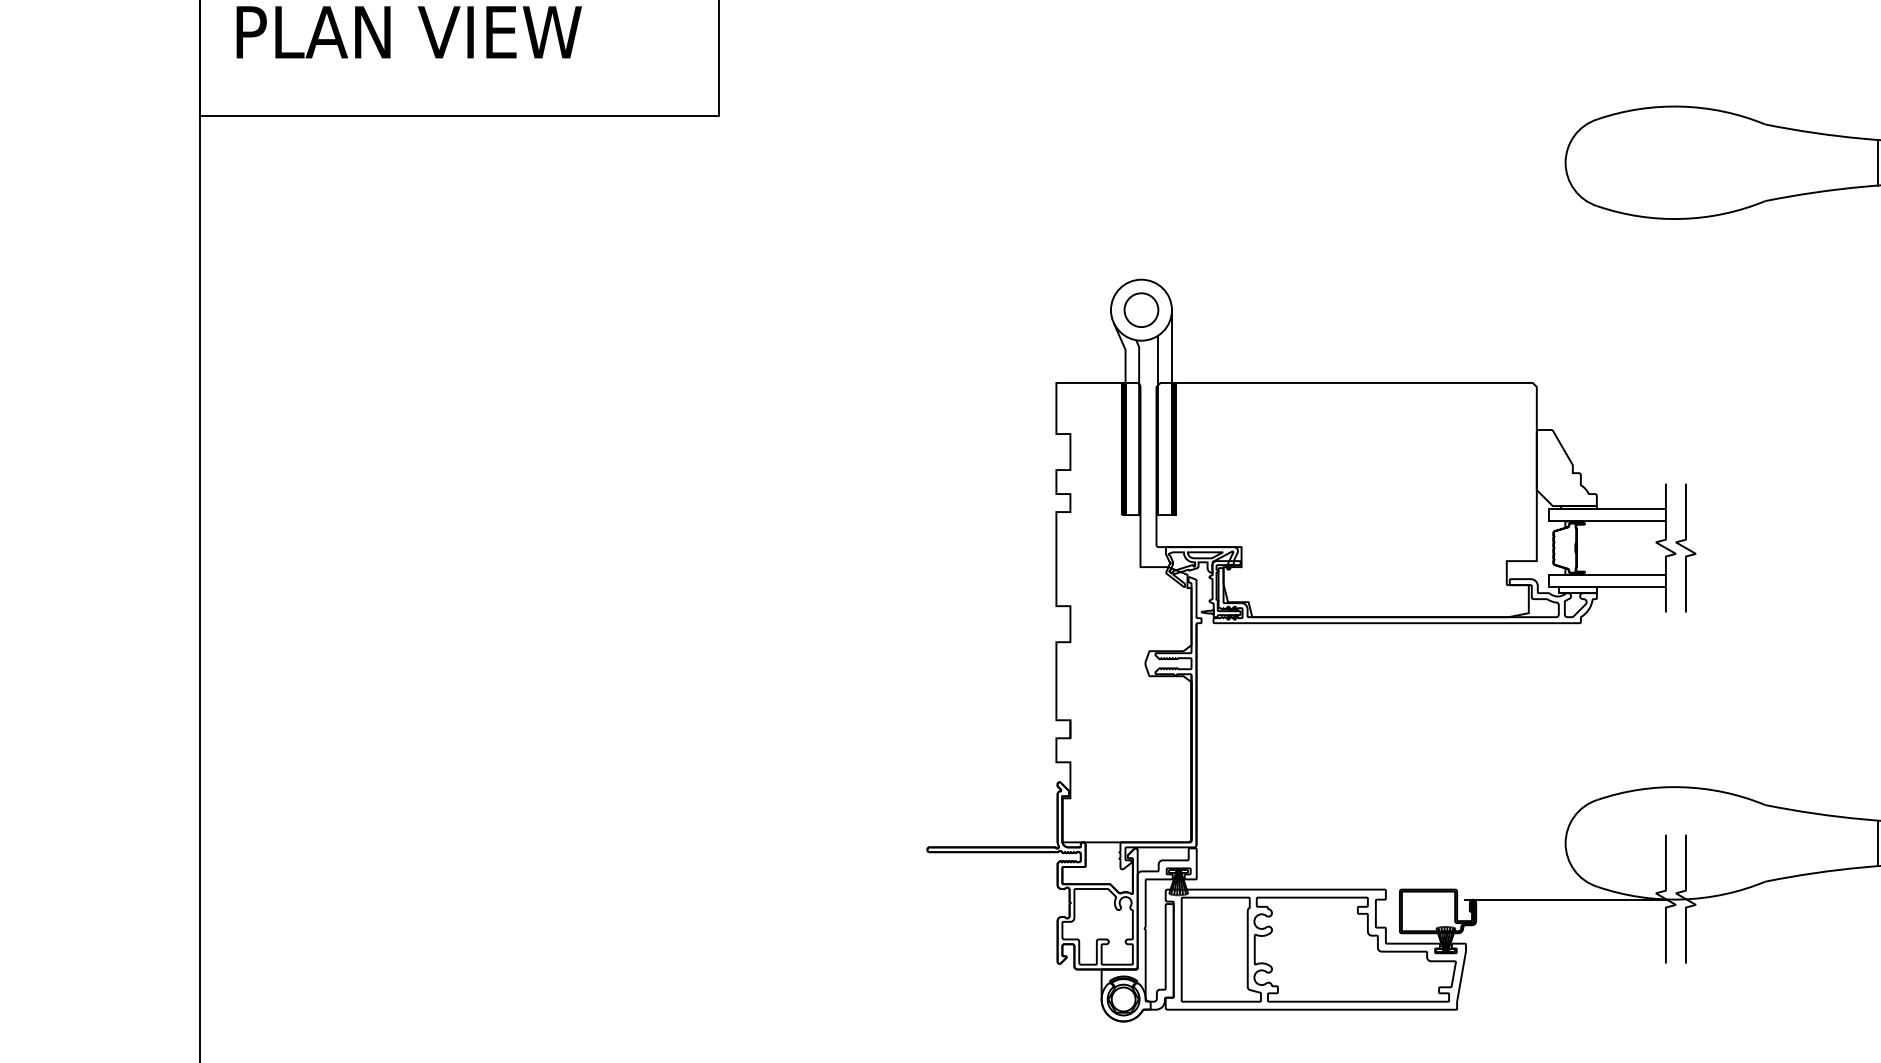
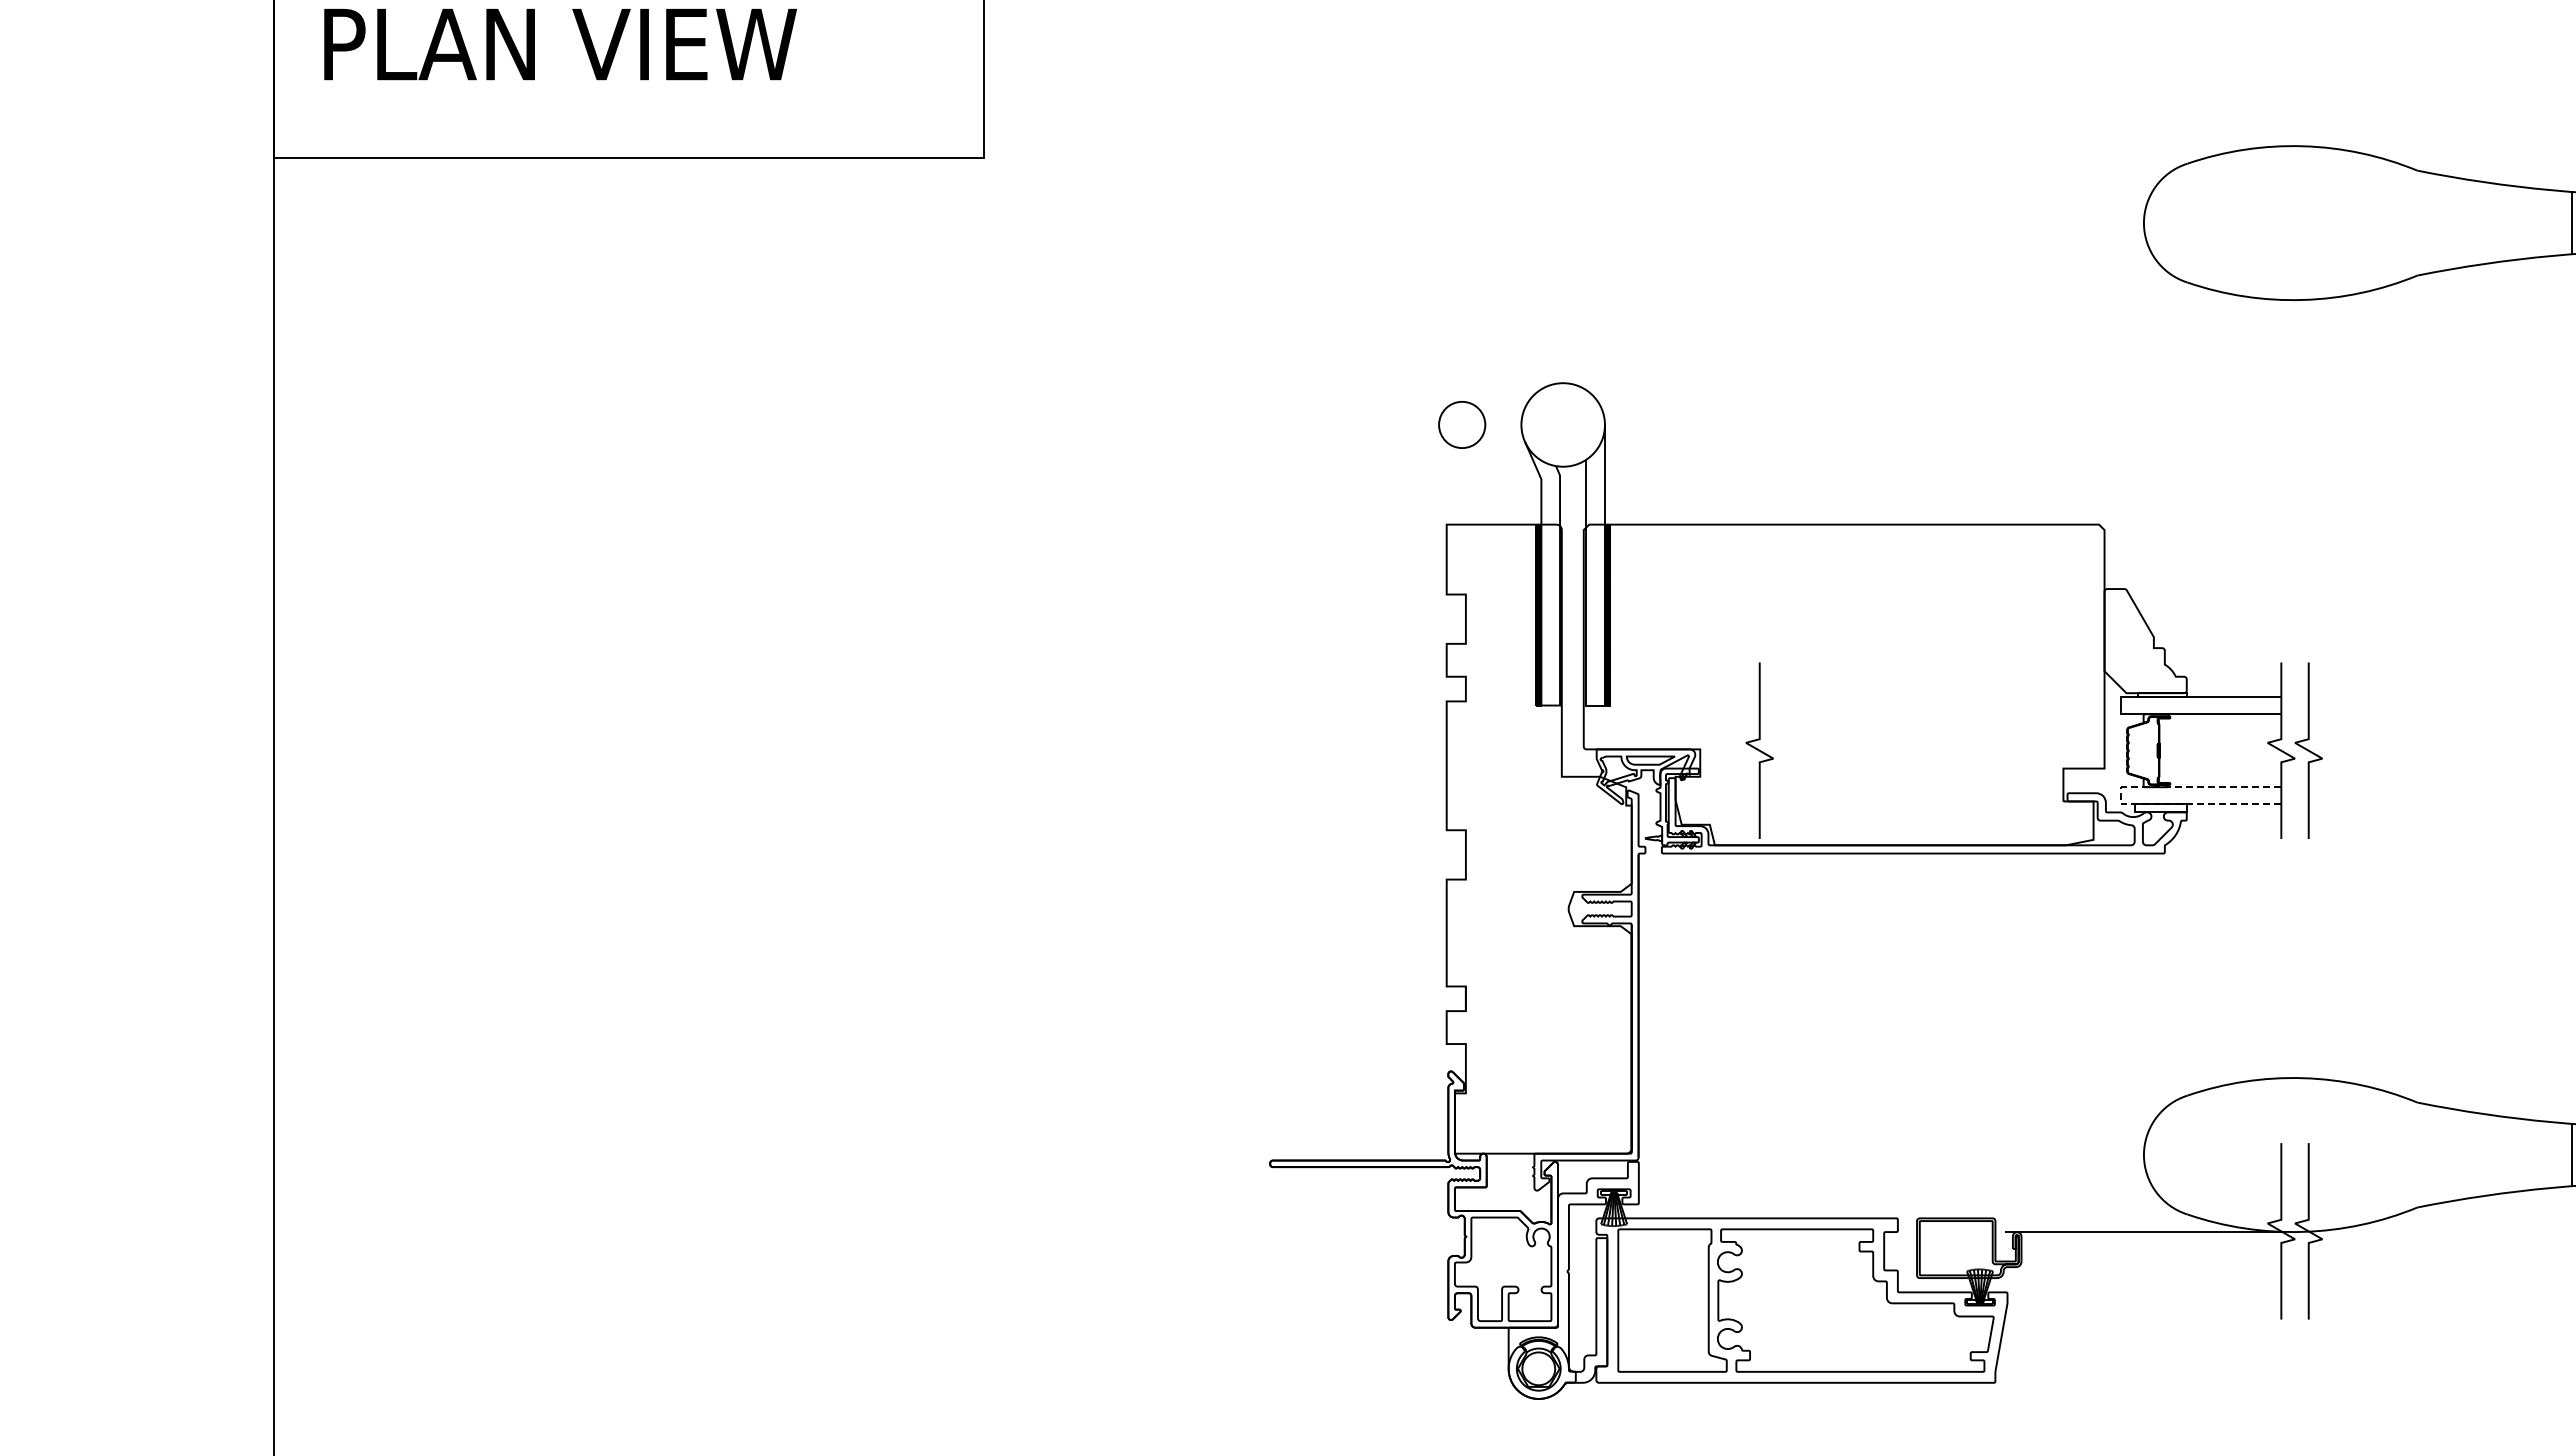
circle: (1141, 309) -> (1462, 424), moved
curve: (1284, 547) -> (1759, 750), added
line: (1548, 580) -> (2120, 795), solid -> dashed

